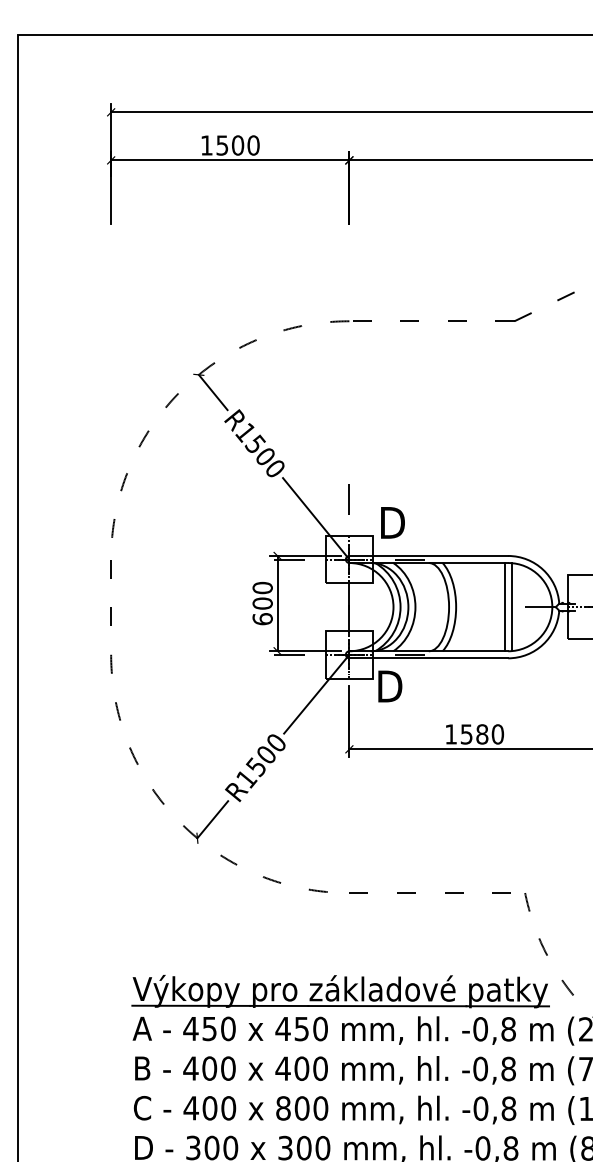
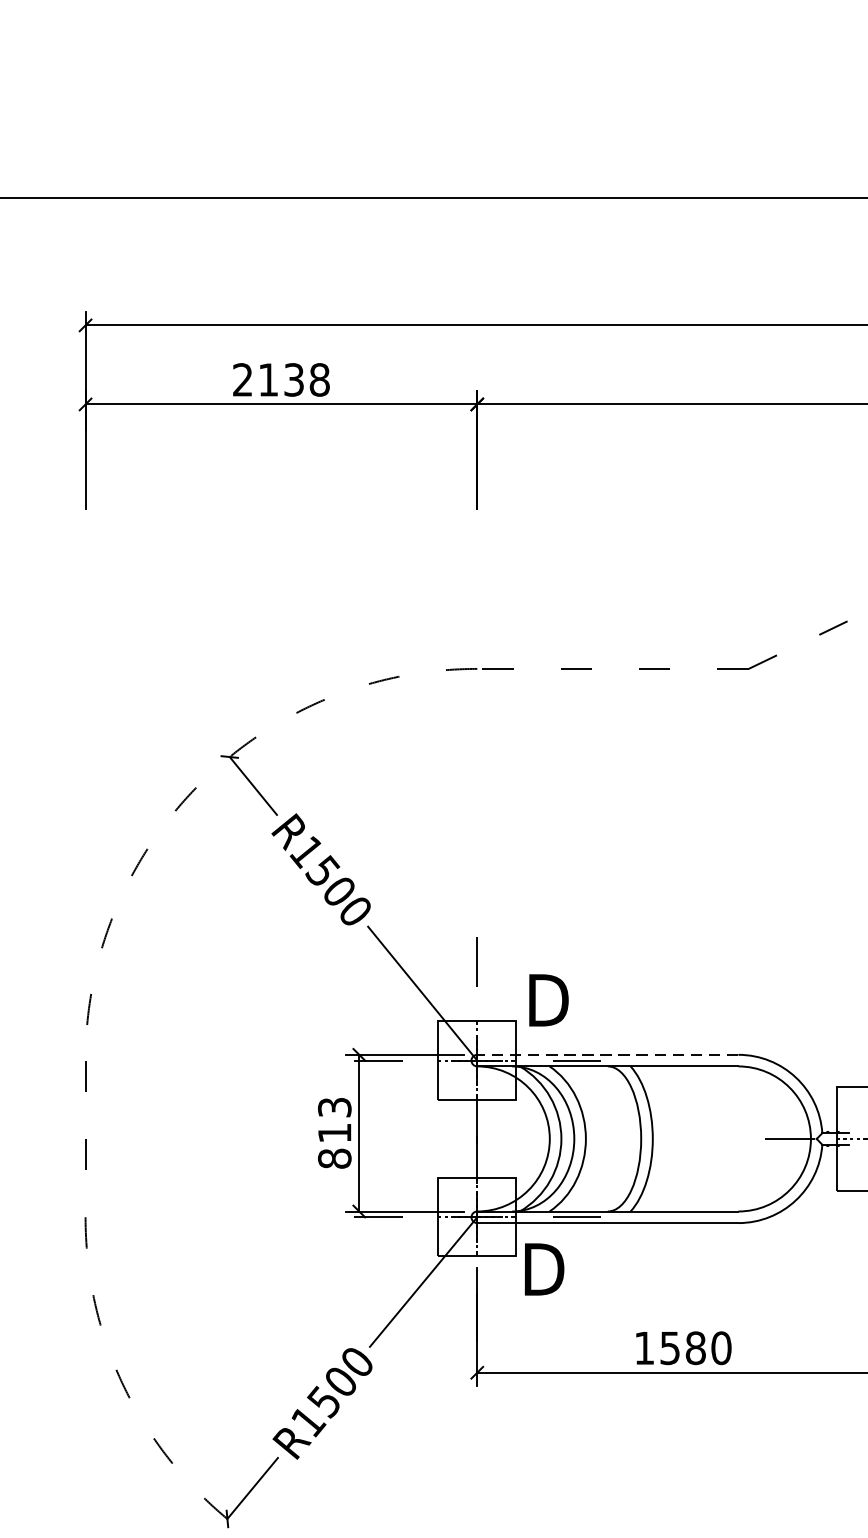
text: (230, 145) -> (281, 379), 1500 -> 2138
line: (428, 555) -> (607, 1054), solid -> dashed
text: (262, 603) -> (334, 1132), 600 -> 813
line: (504, 607) -> (732, 1139), removed
line: (511, 607) -> (743, 1139), removed

